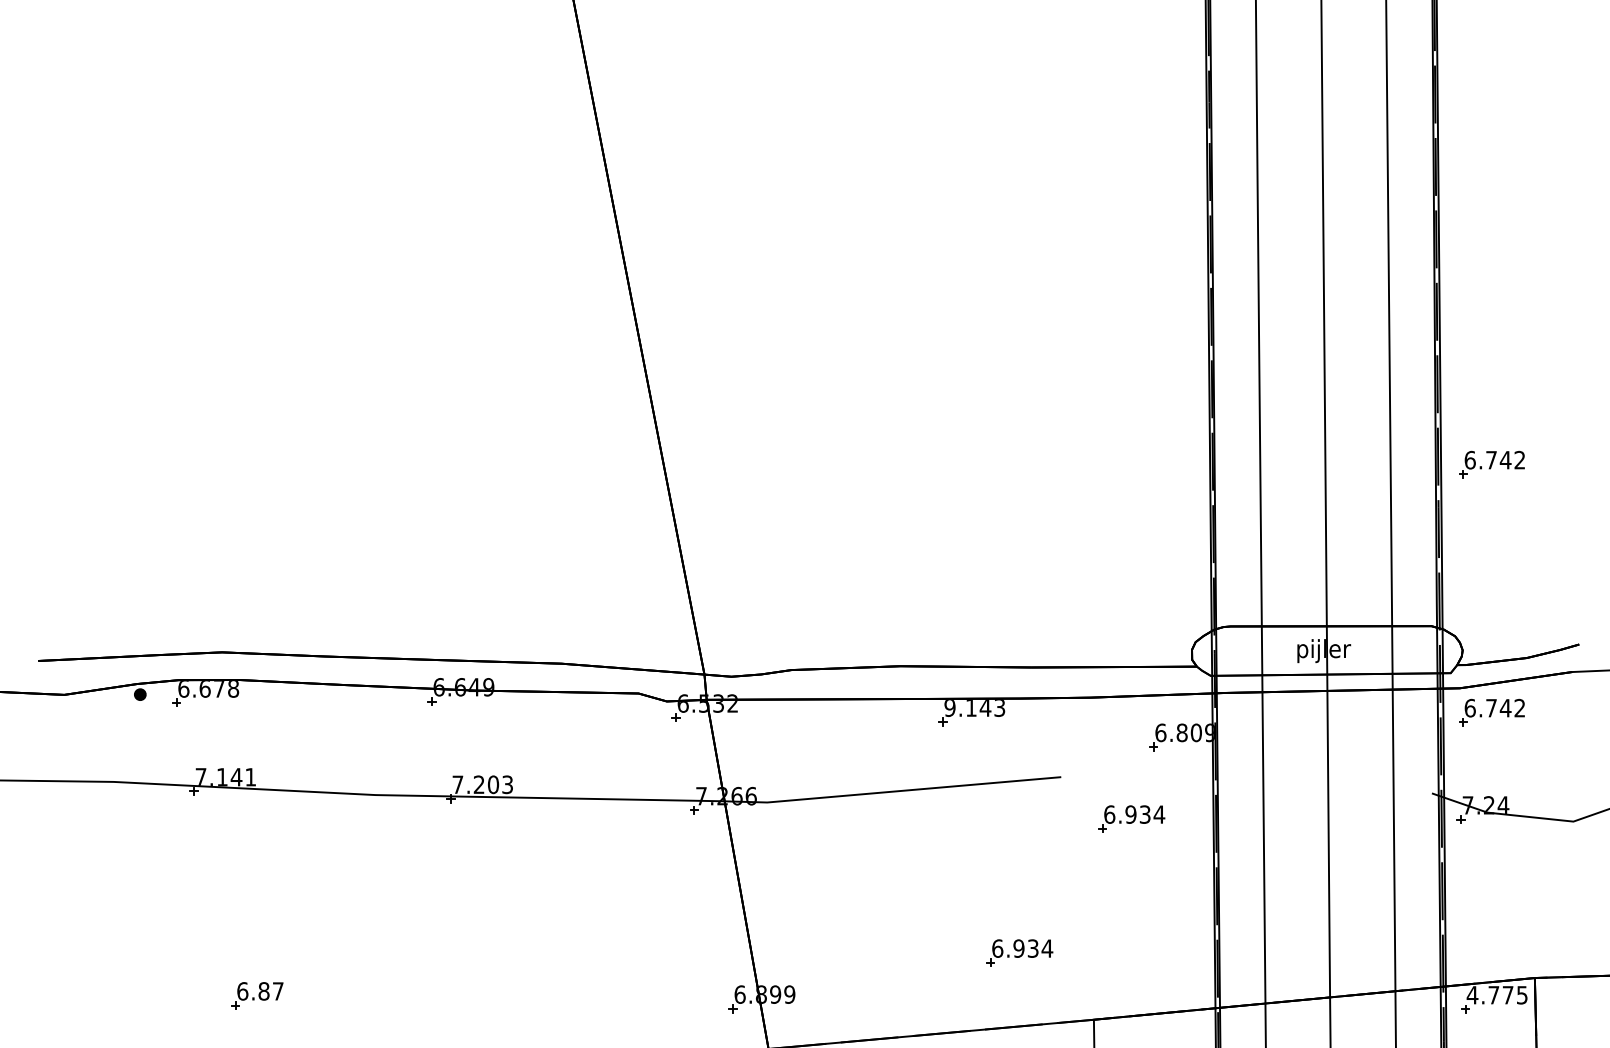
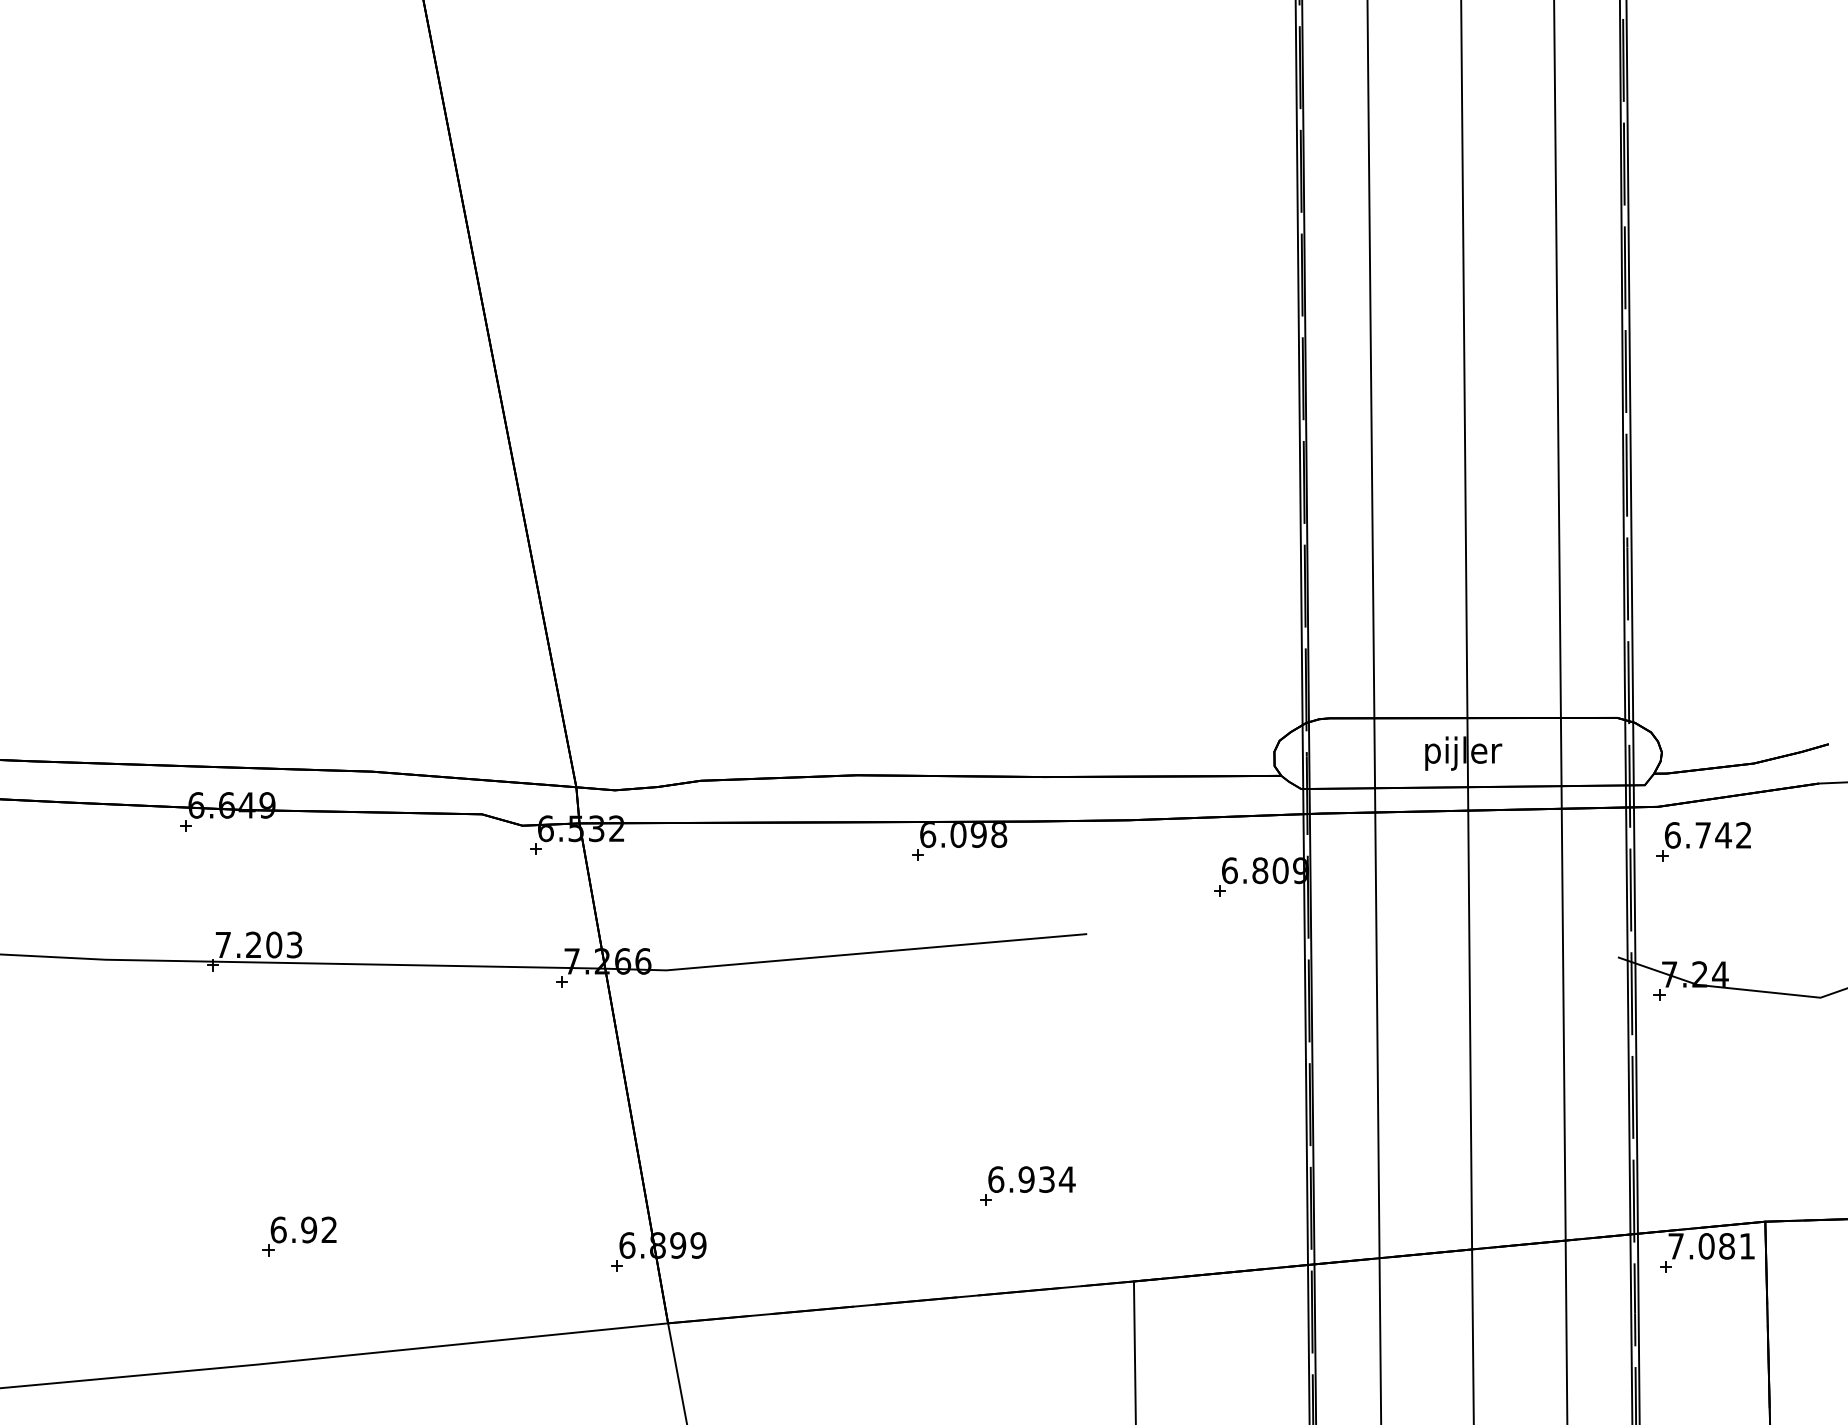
part: (1491, 464) -> (1703, 486), removed
text: (974, 708) -> (962, 835), 9.143 -> 6.098
part: (1131, 818) -> (1187, 993), removed
part: (510, 988) -> (298, 1236), added
text: (1496, 994) -> (1710, 1245), 4.775 -> 7.081

